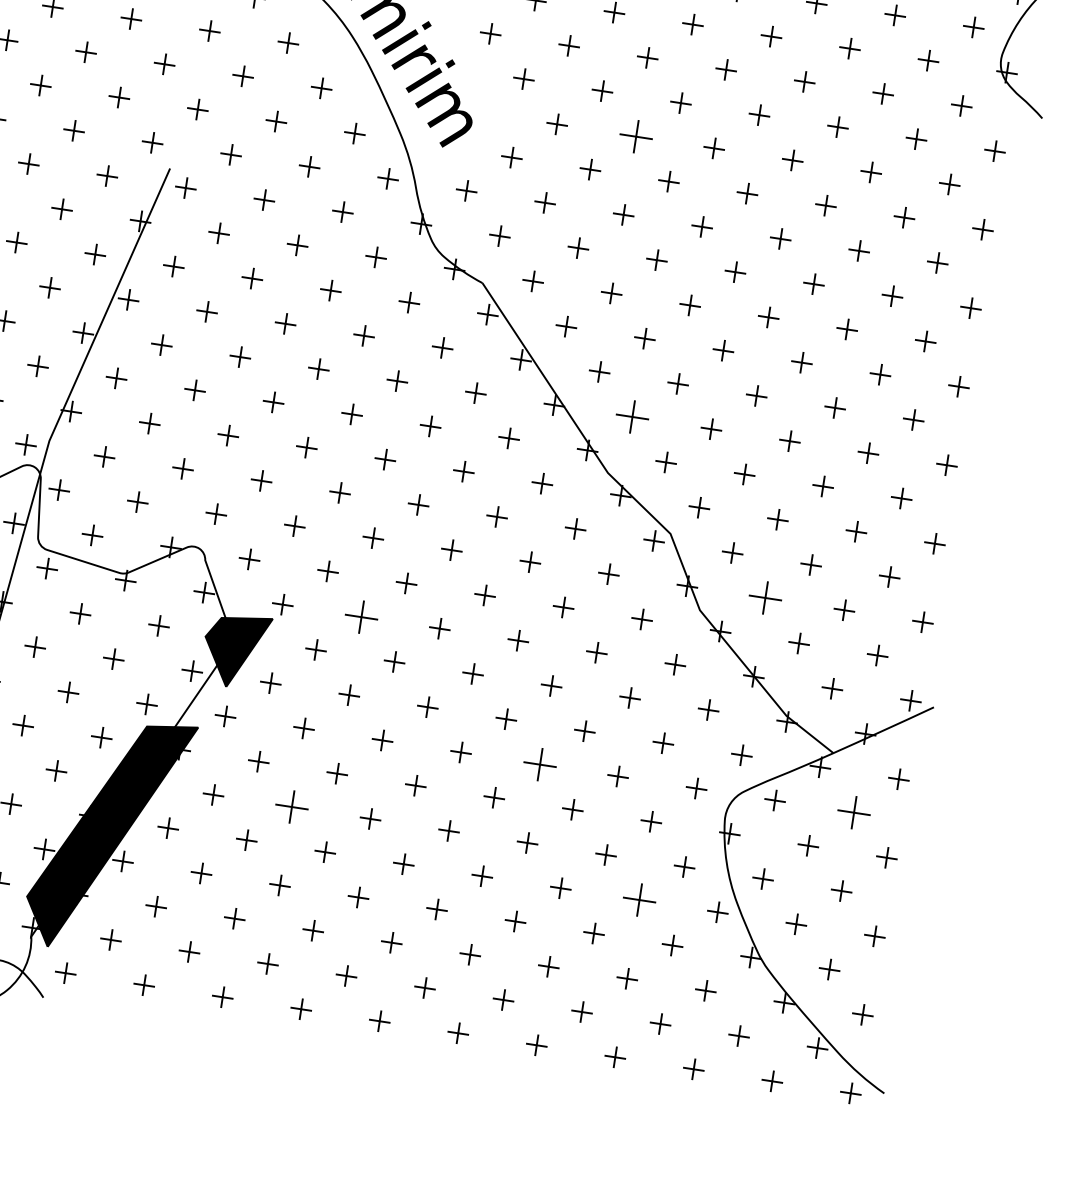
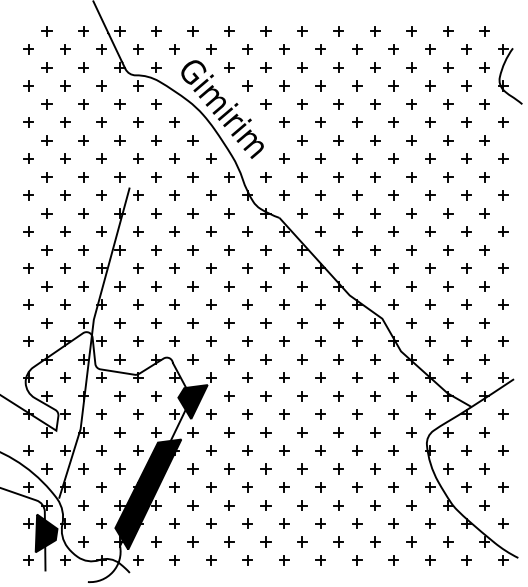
part: (634, 135) -> (338, 140), size x0.62
part: (633, 417) -> (357, 268), size x0.62
part: (766, 598) -> (430, 341), size x0.62
part: (361, 615) -> (247, 377), size x0.62
part: (538, 764) -> (338, 432), size x0.62
part: (292, 805) -> (229, 468), size x0.62
part: (852, 812) -> (484, 432), size x0.62
part: (638, 900) -> (393, 487), size x0.62

